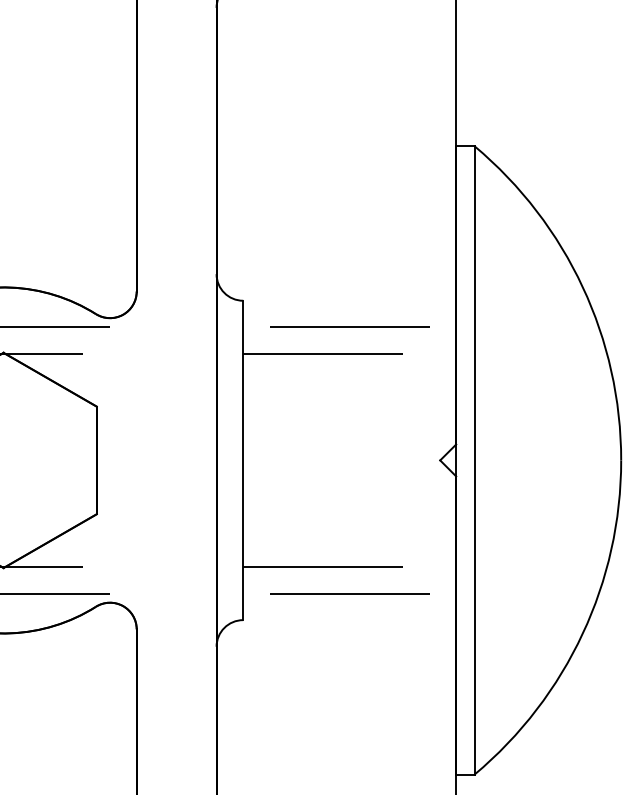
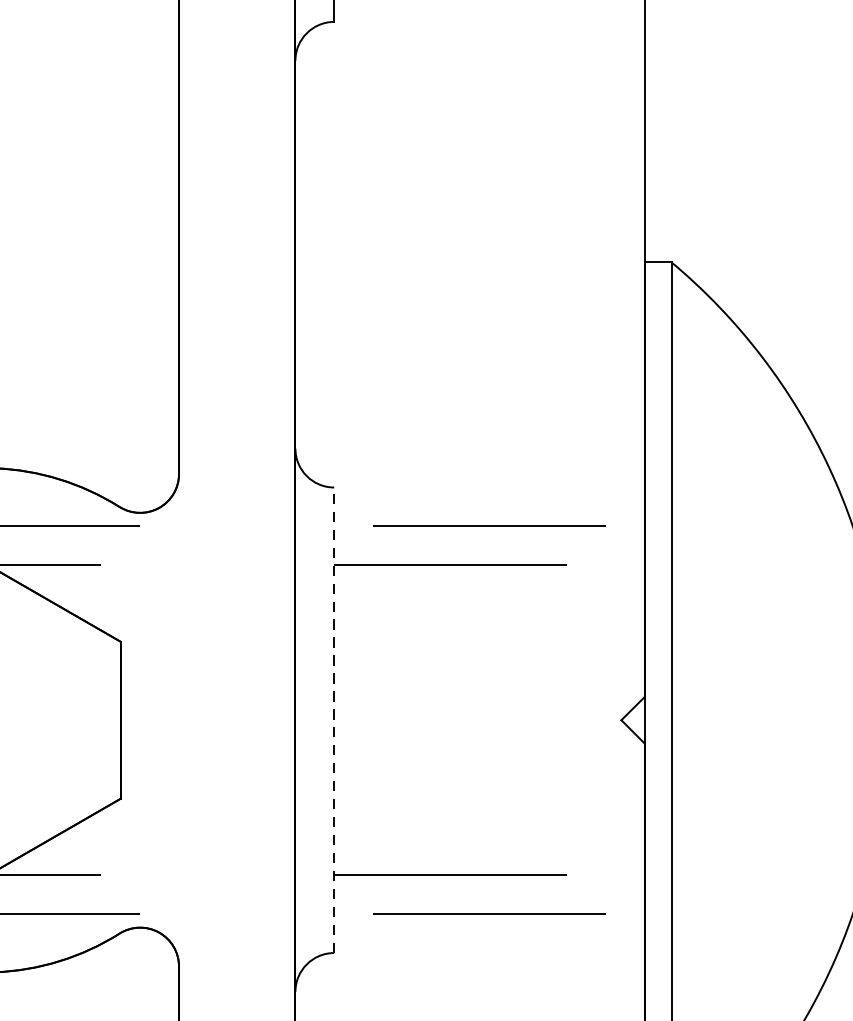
line: (243, 460) -> (334, 720), solid -> dashed

